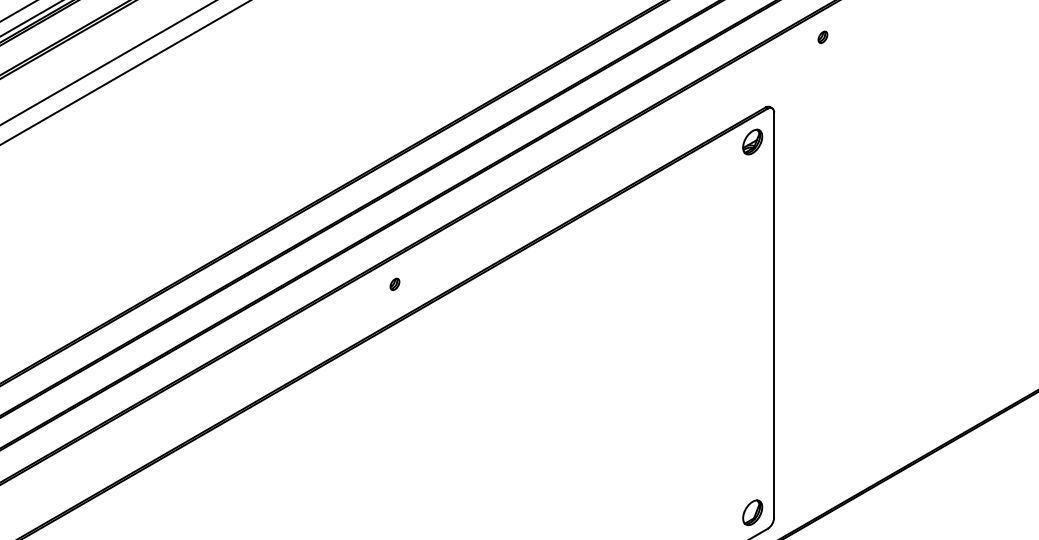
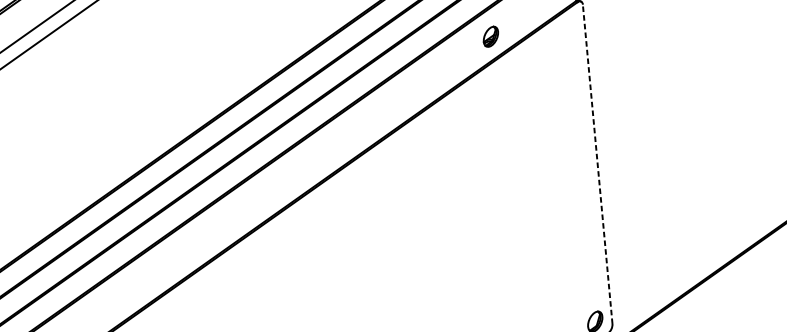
part: (752, 141) -> (490, 36), moved
part: (394, 283) -> (296, 167), removed
line: (774, 315) -> (598, 164), solid -> dashed

